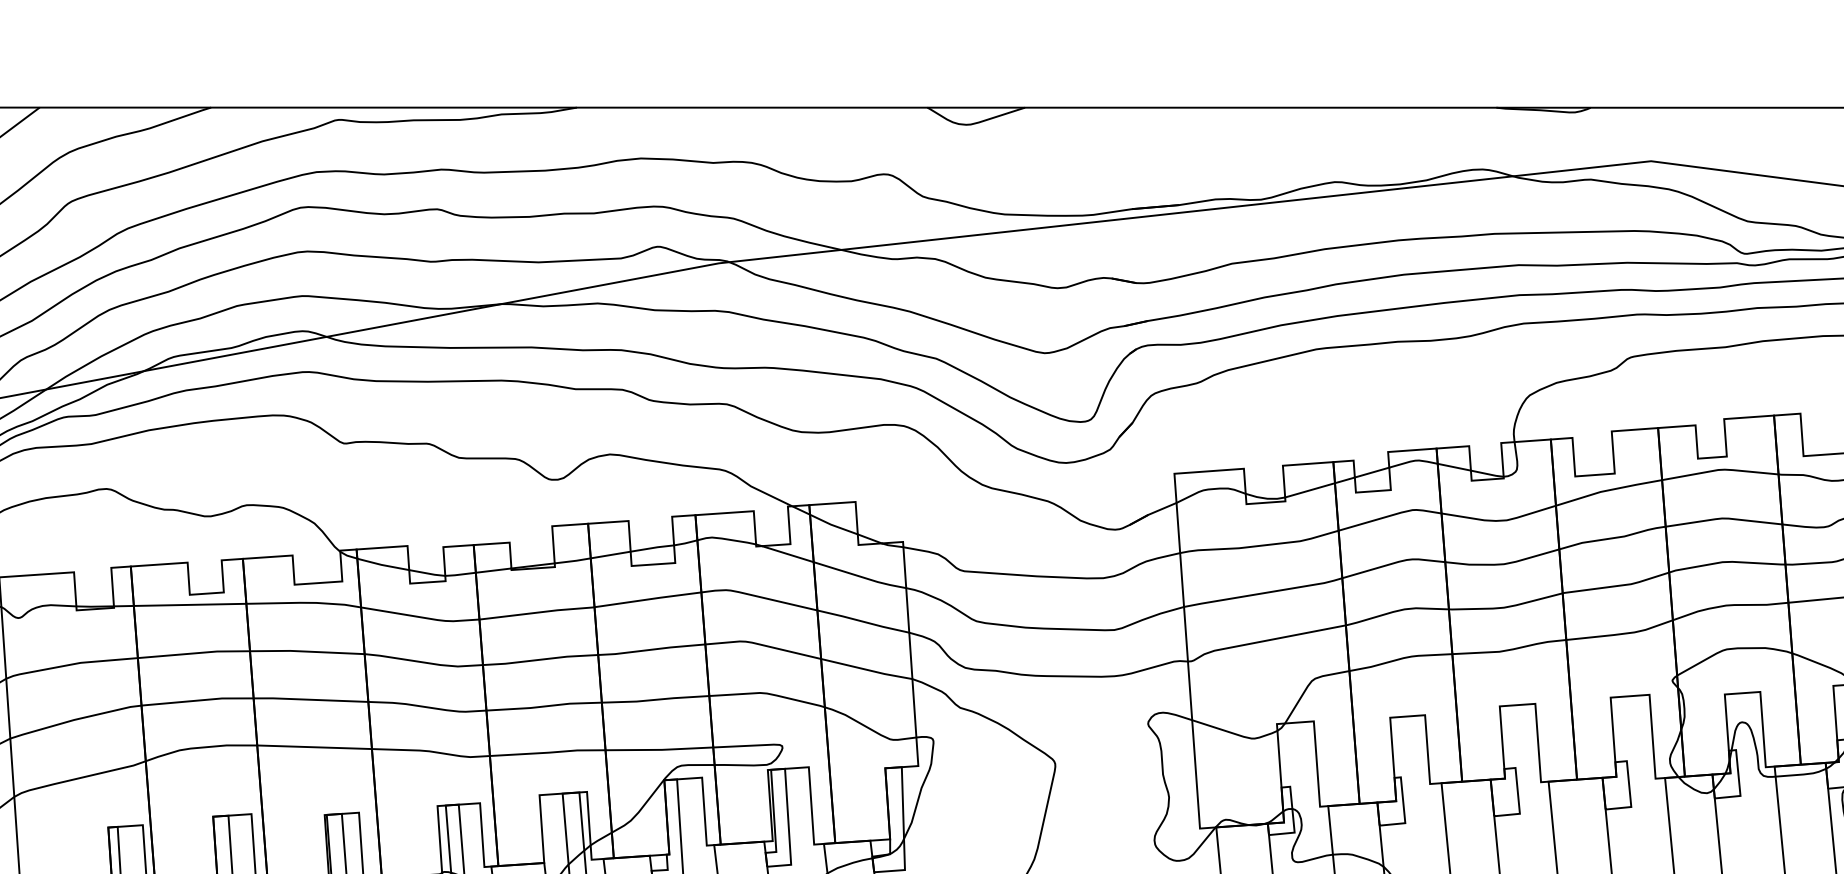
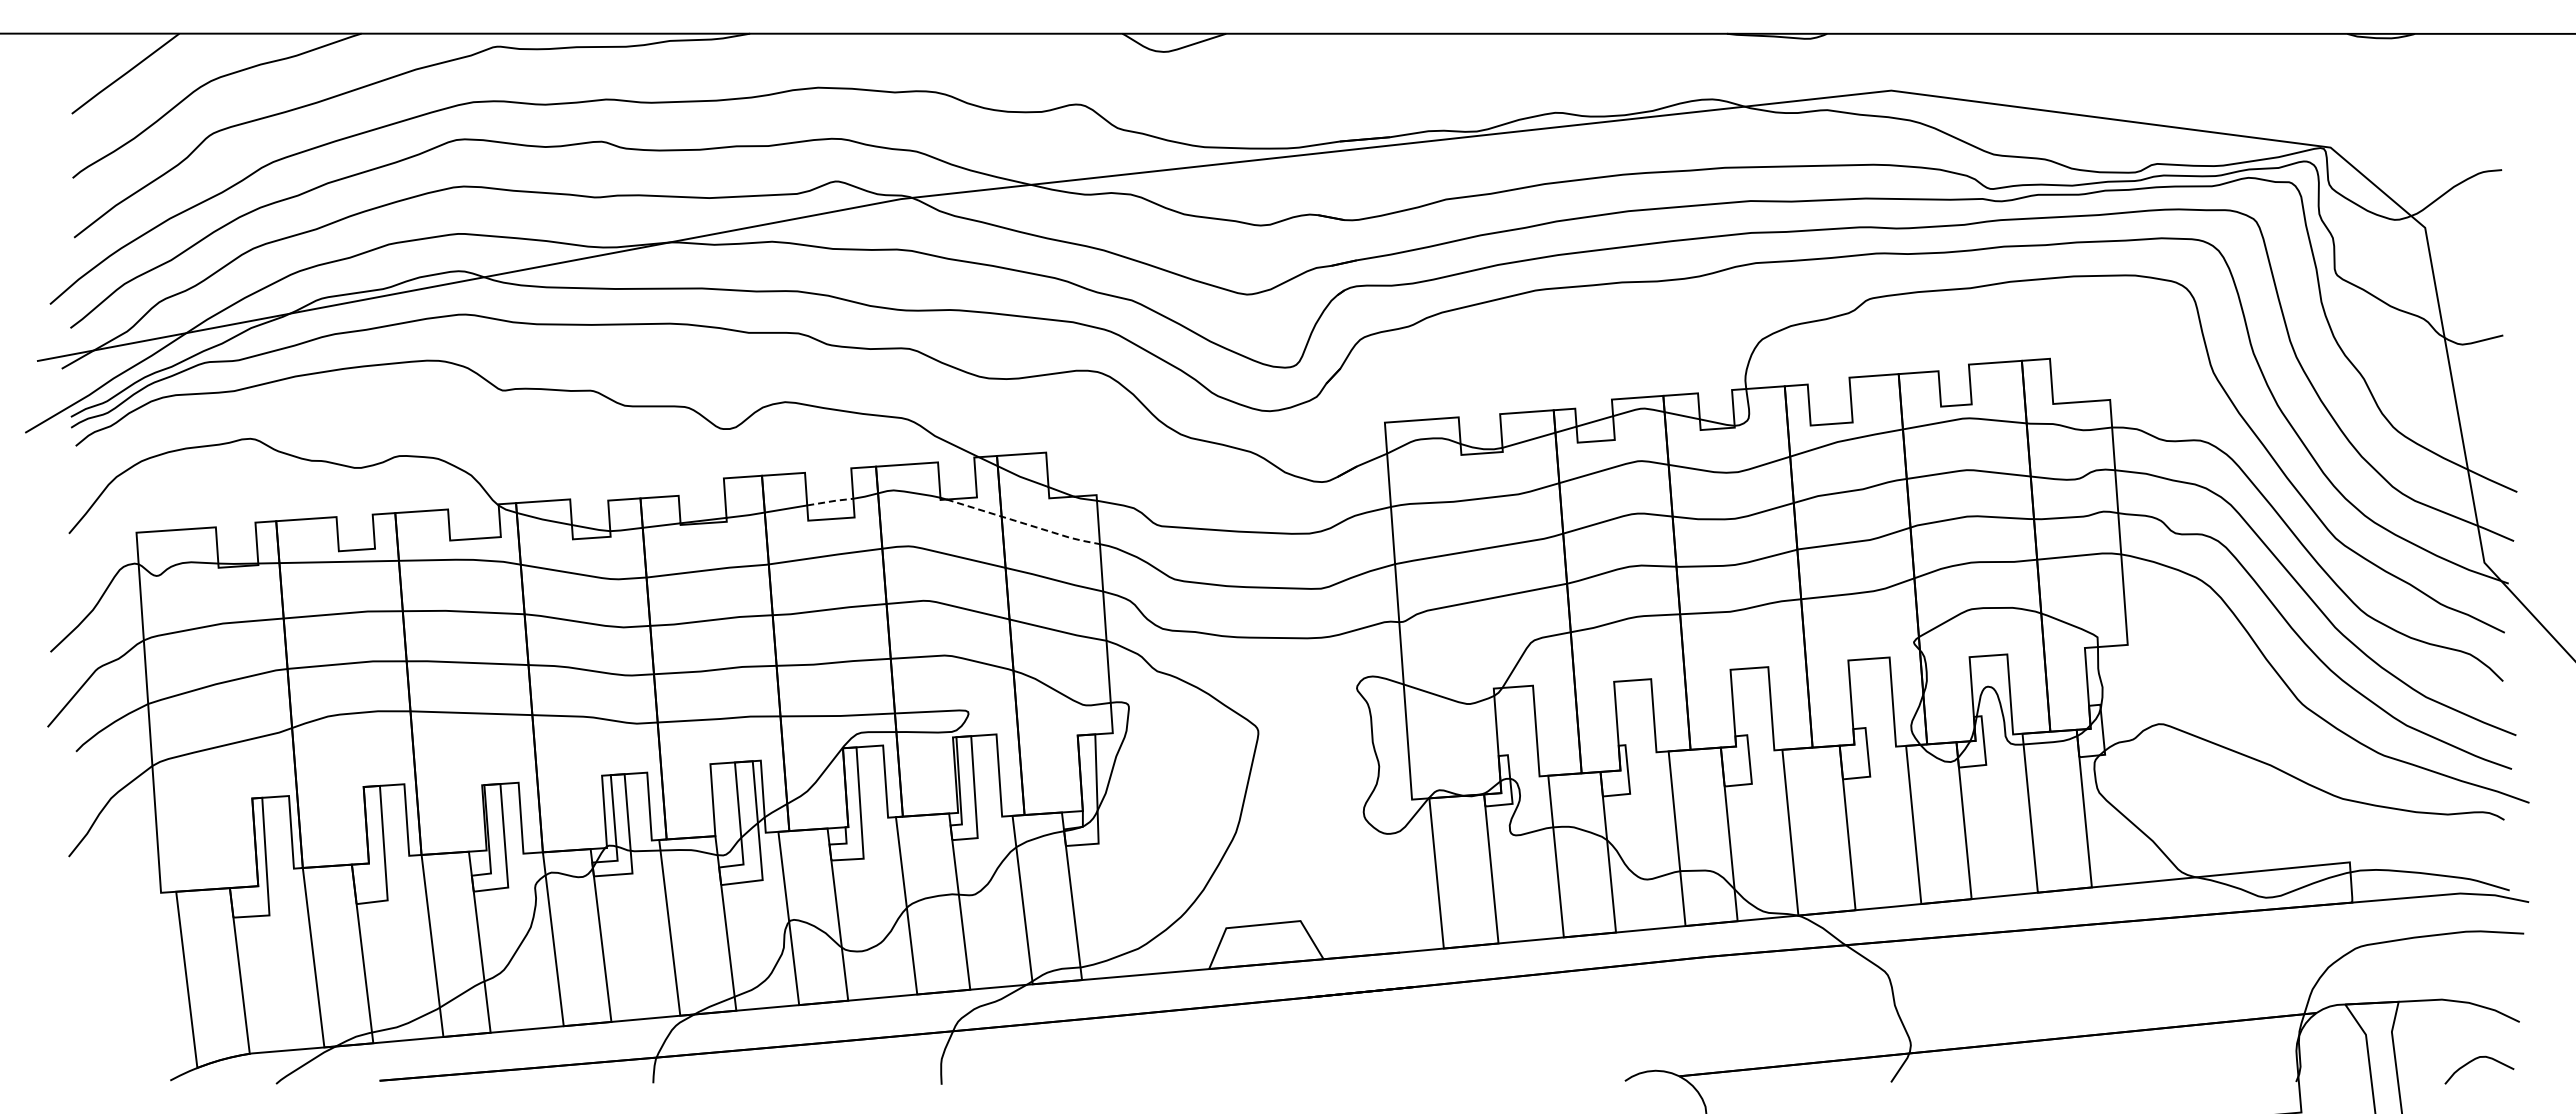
line: (652, 547) -> (830, 501), solid -> dashed
line: (835, 568) -> (1024, 523), solid -> dashed

